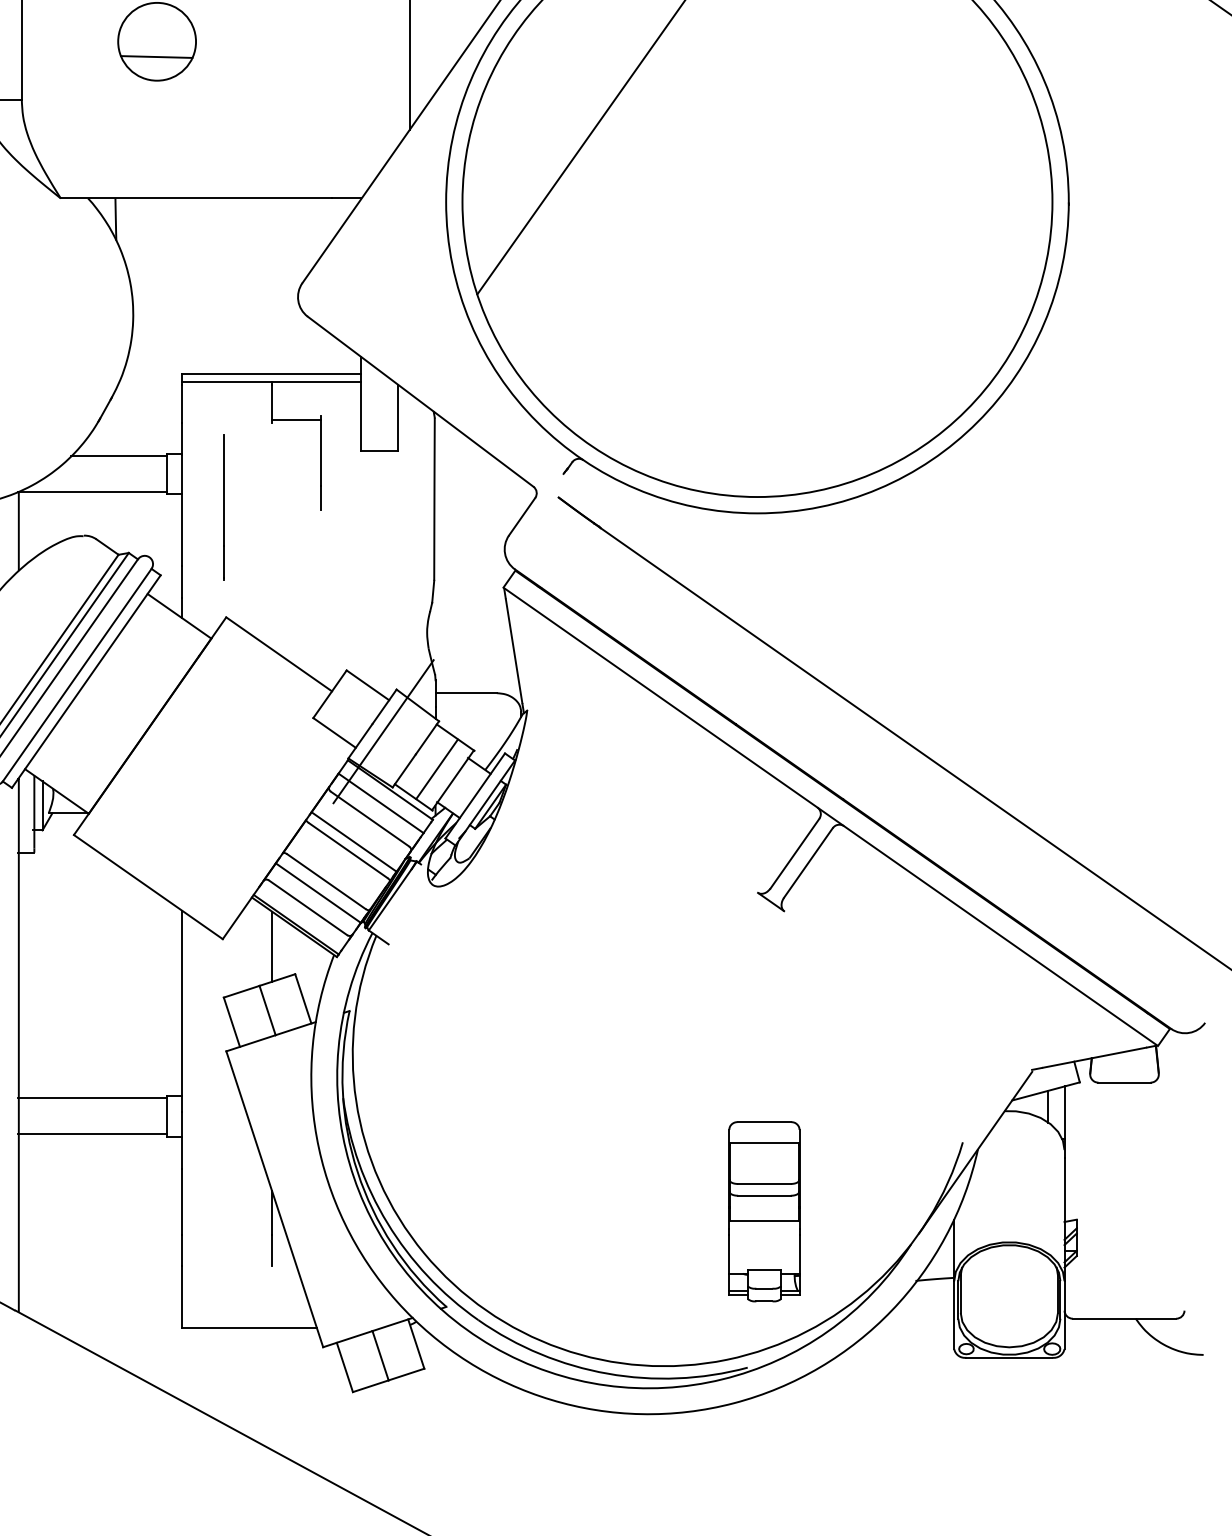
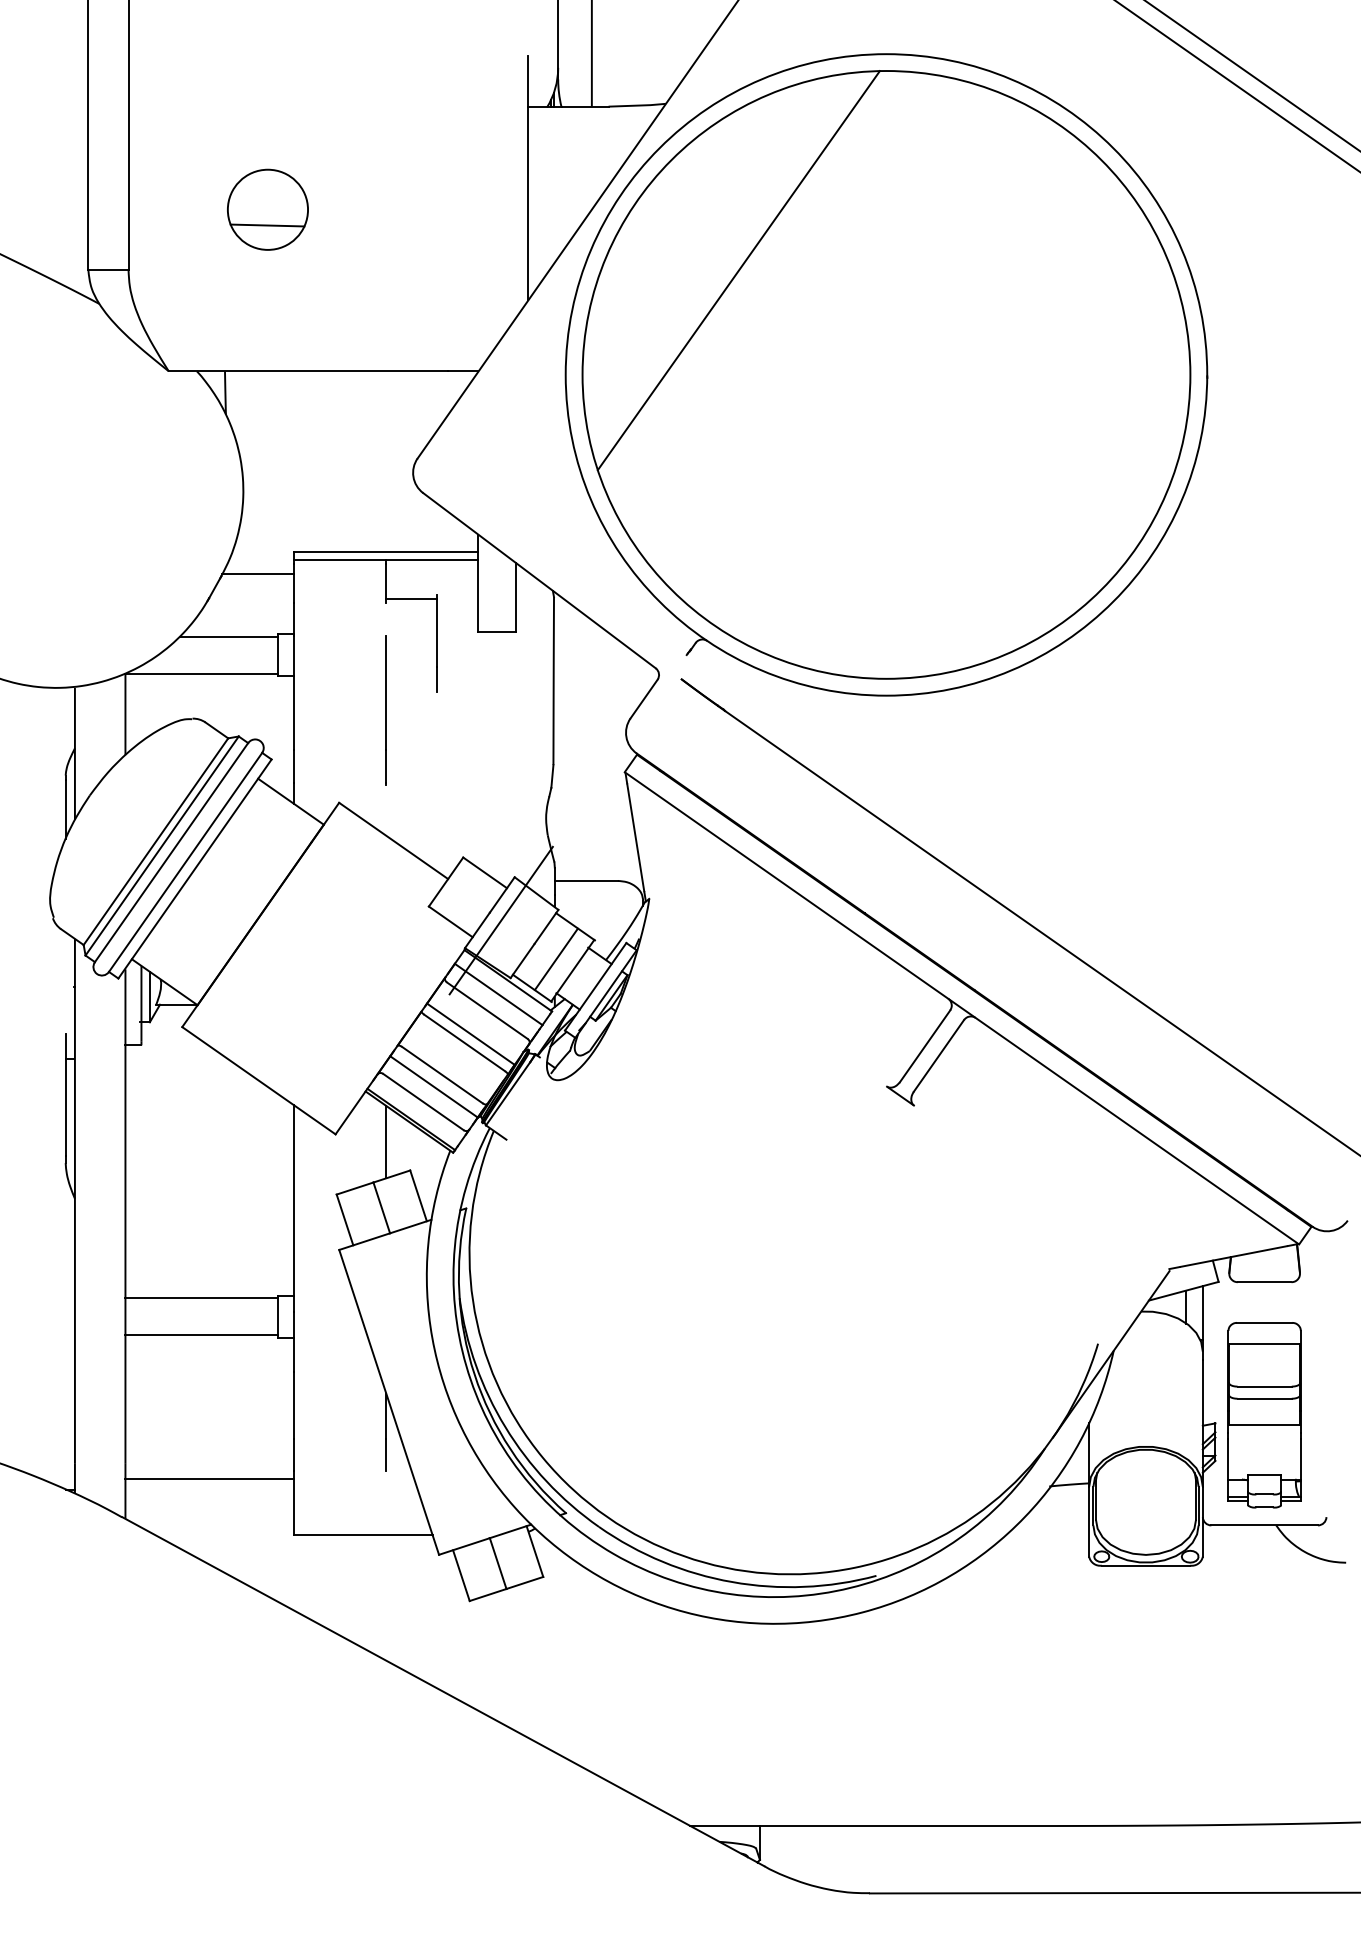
line: (146, 395) -> (257, 574), added
line: (222, 507) -> (385, 710), moved
part: (764, 1212) -> (1264, 1415), moved
line: (99, 1274) -> (208, 1479), added

